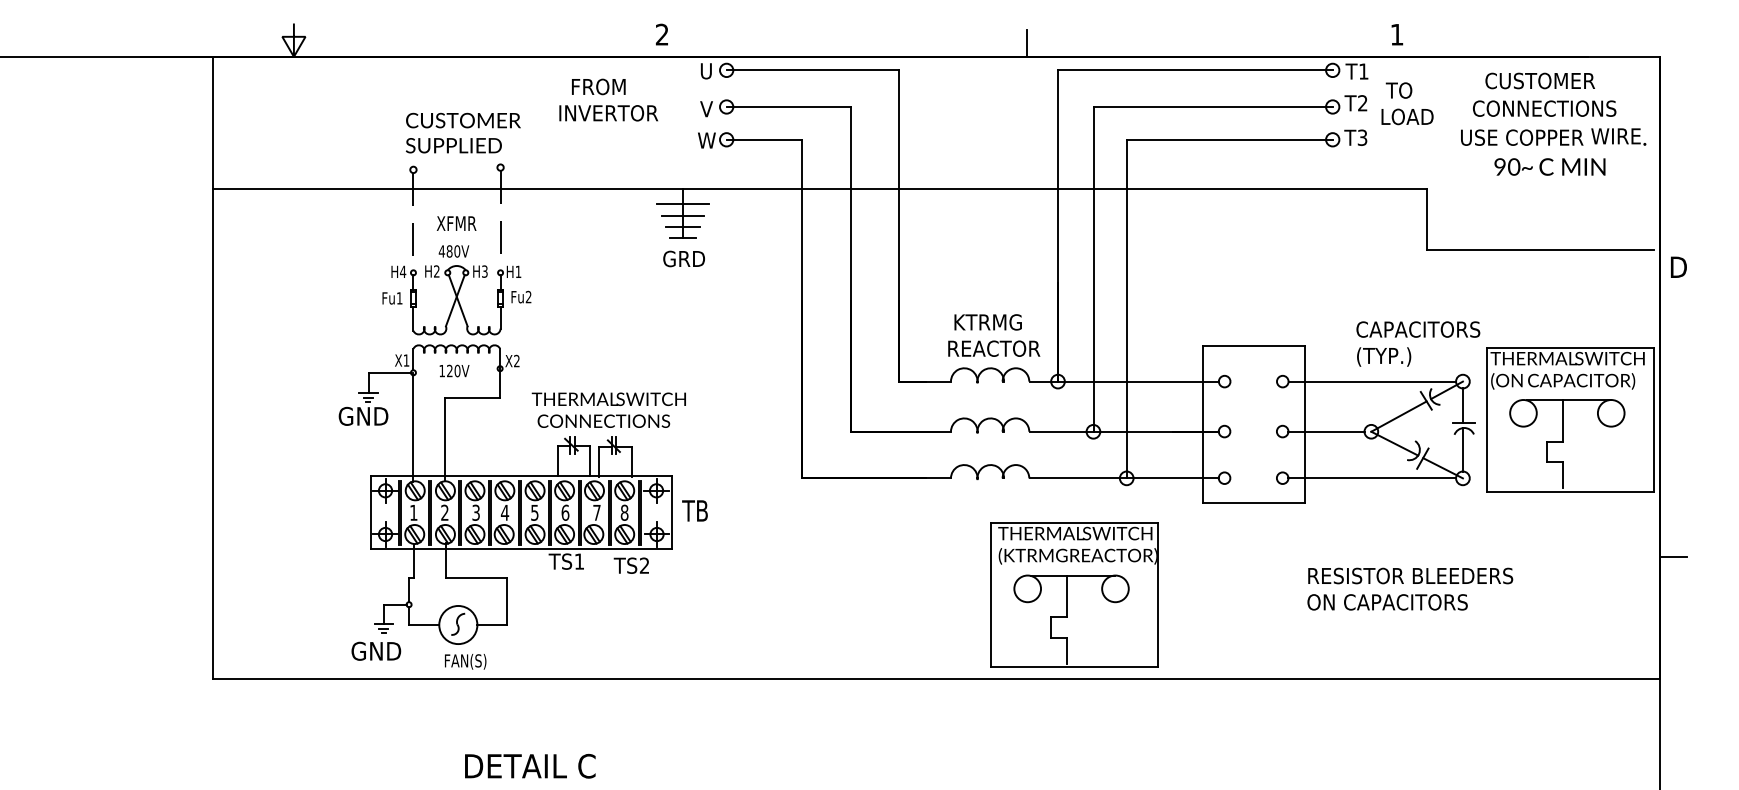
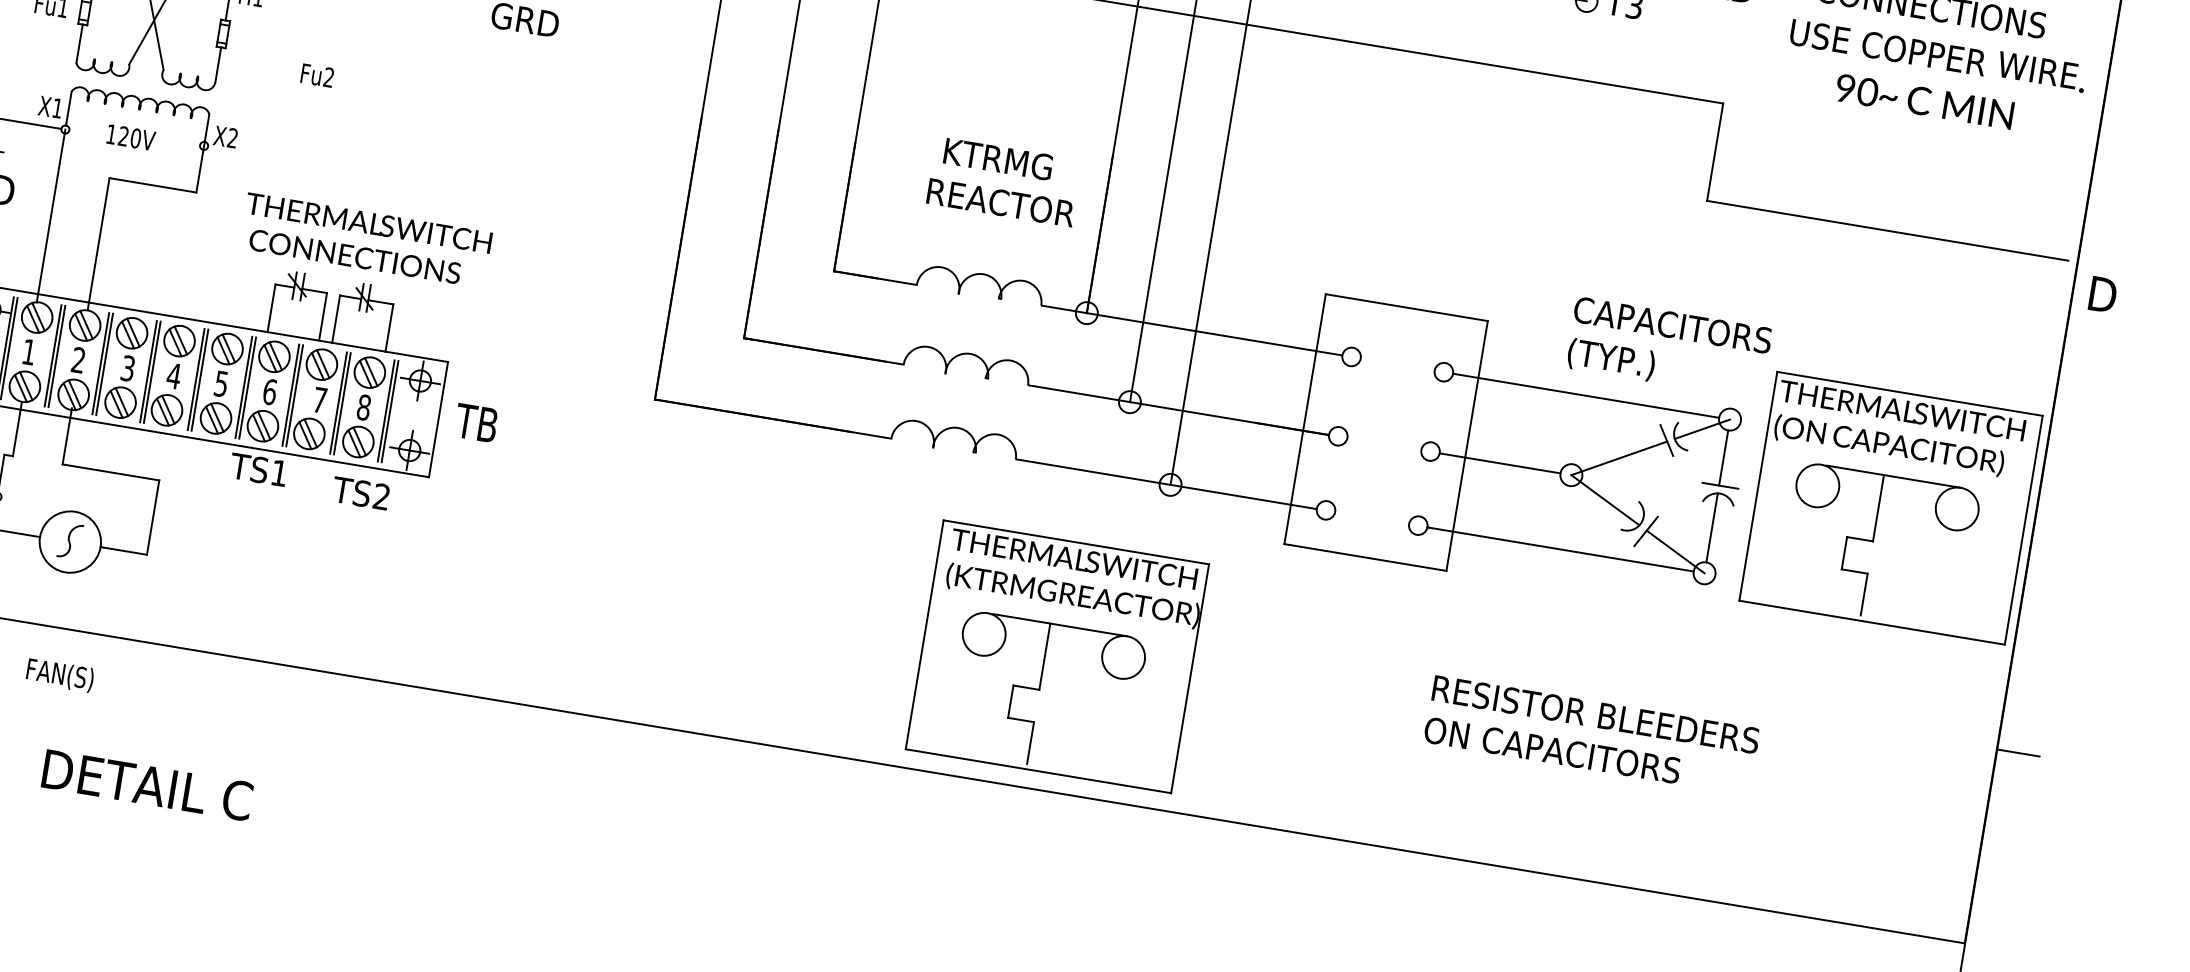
text: (521, 296) -> (317, 74), moved
text: (994, 335) -> (1004, 181), moved
text: (465, 661) -> (60, 674), moved

